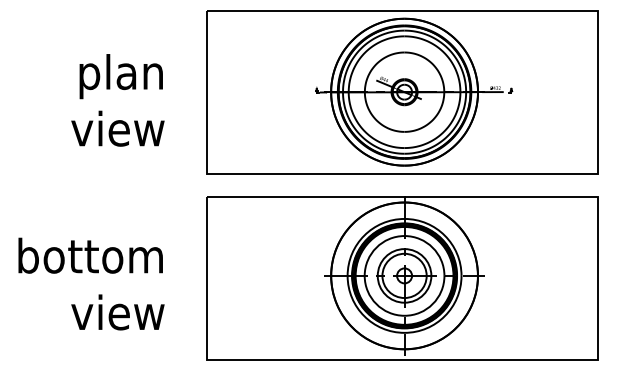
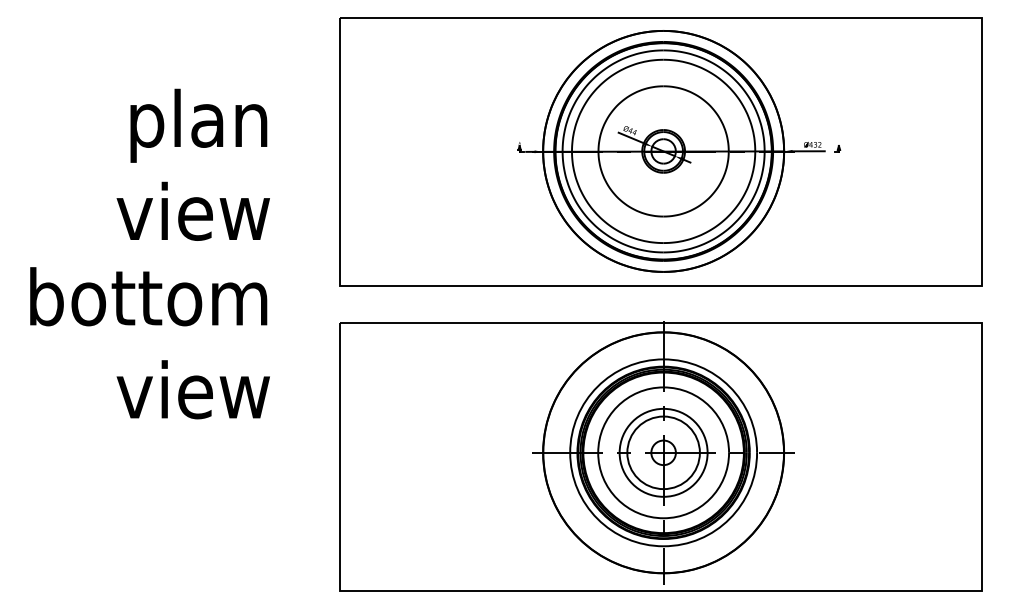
text: (91, 283) -> (149, 342), moved

